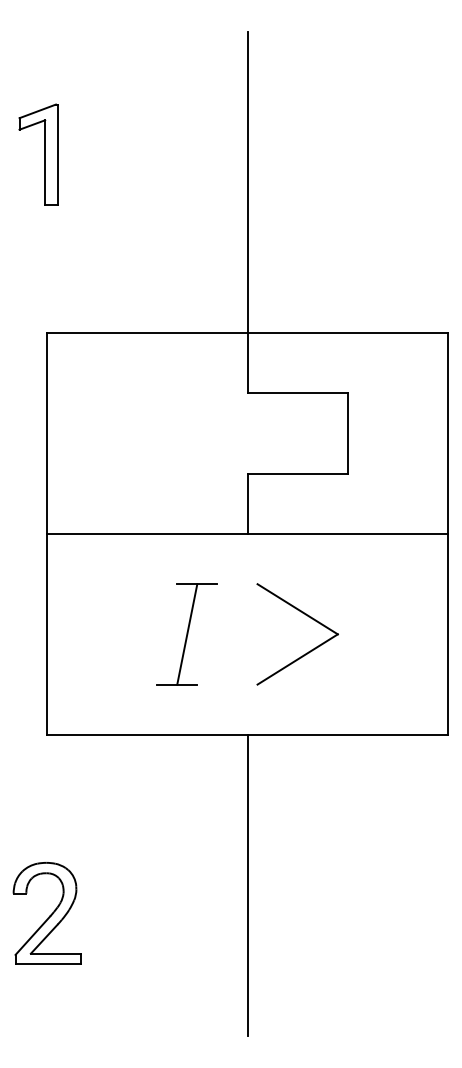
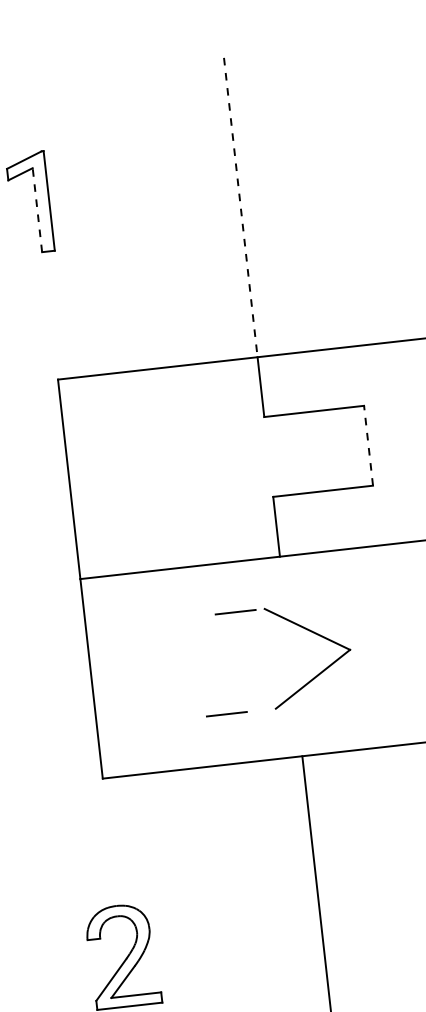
line: (45, 162) -> (37, 210), solid -> dashed
line: (247, 182) -> (240, 207), solid -> dashed
line: (347, 433) -> (368, 445), solid -> dashed
line: (187, 634) -> (231, 663), removed
part: (306, 652) -> (320, 671), moved

